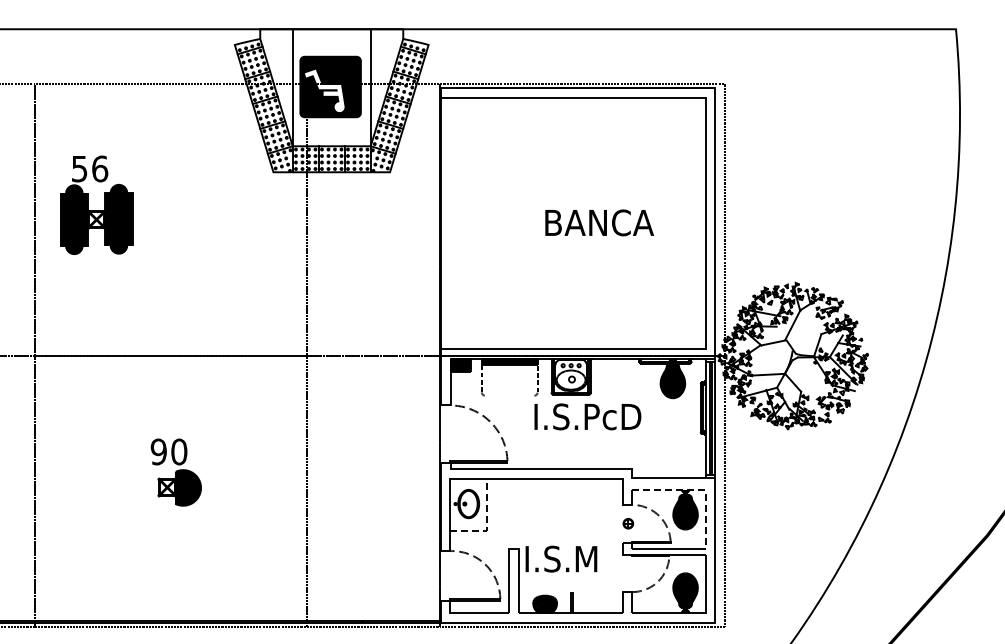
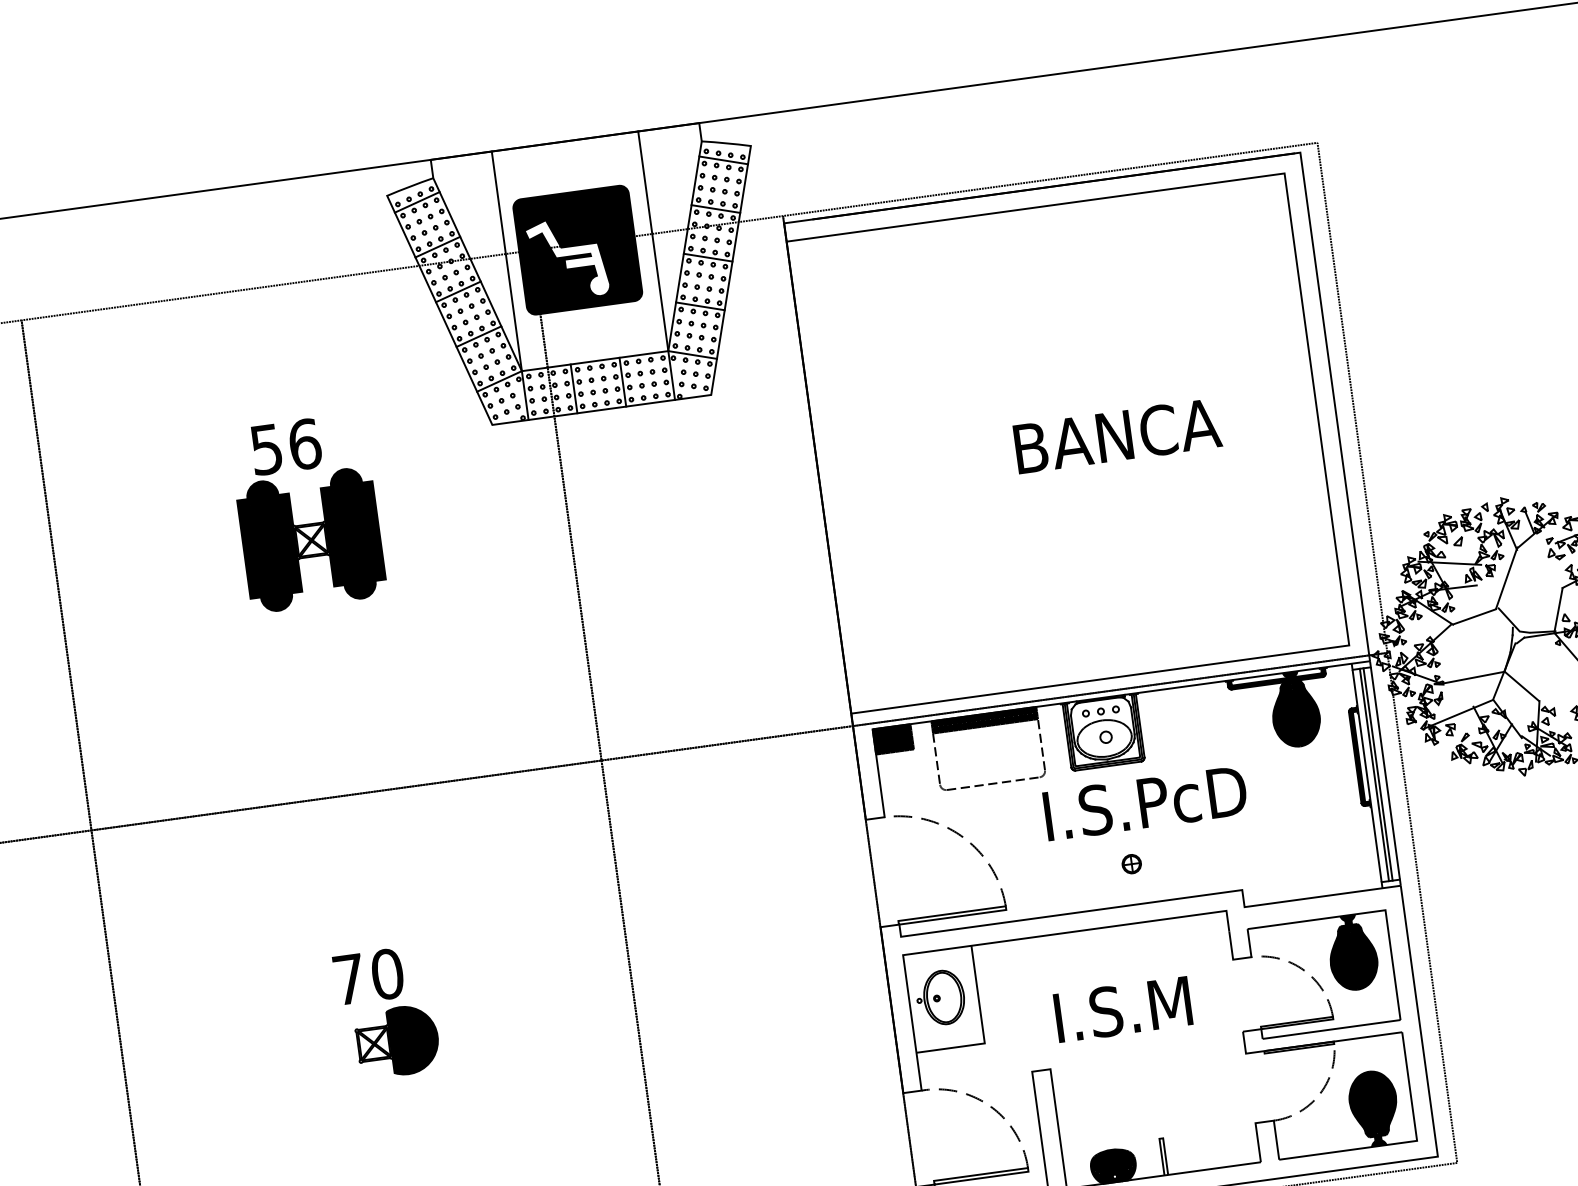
part: (96, 204) -> (307, 511), moved
line: (509, 395) -> (992, 783), added
text: (158, 451) -> (348, 978), 90 -> 70
line: (698, 490) -> (1372, 913), dashed -> solid
part: (628, 523) -> (1132, 863), moved
line: (486, 524) -> (982, 1031), dashed -> solid
text: (561, 558) -> (1123, 1008), moved

